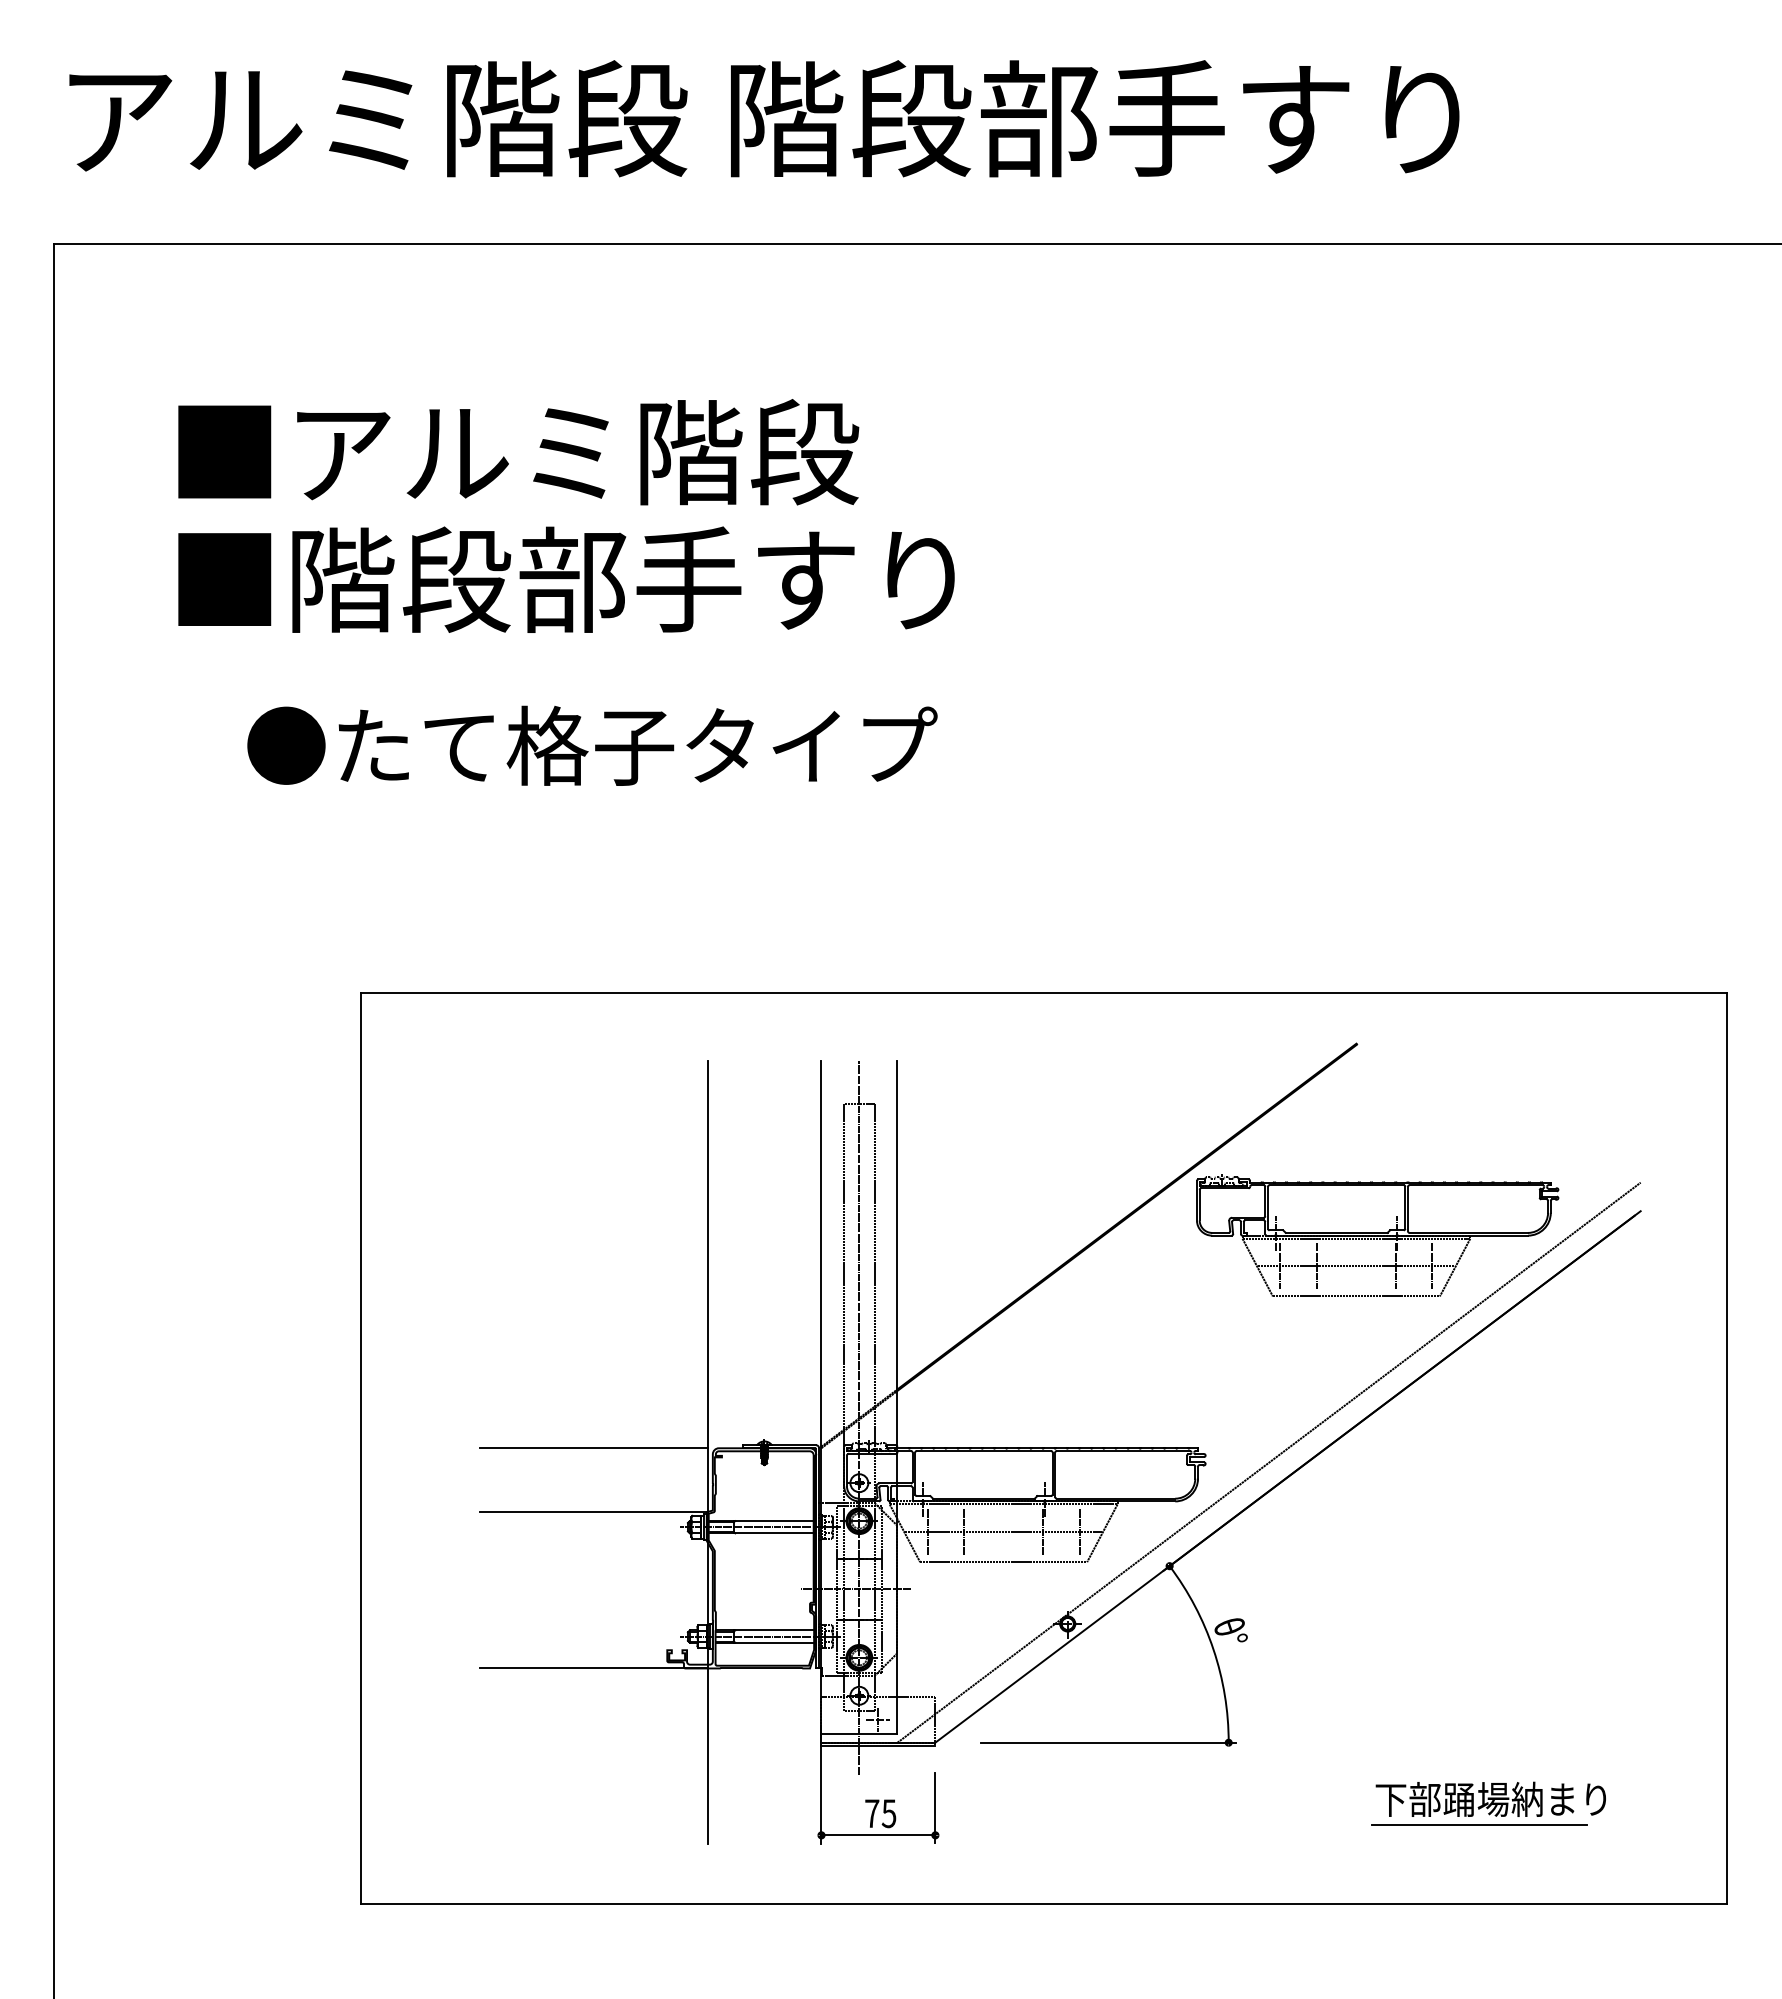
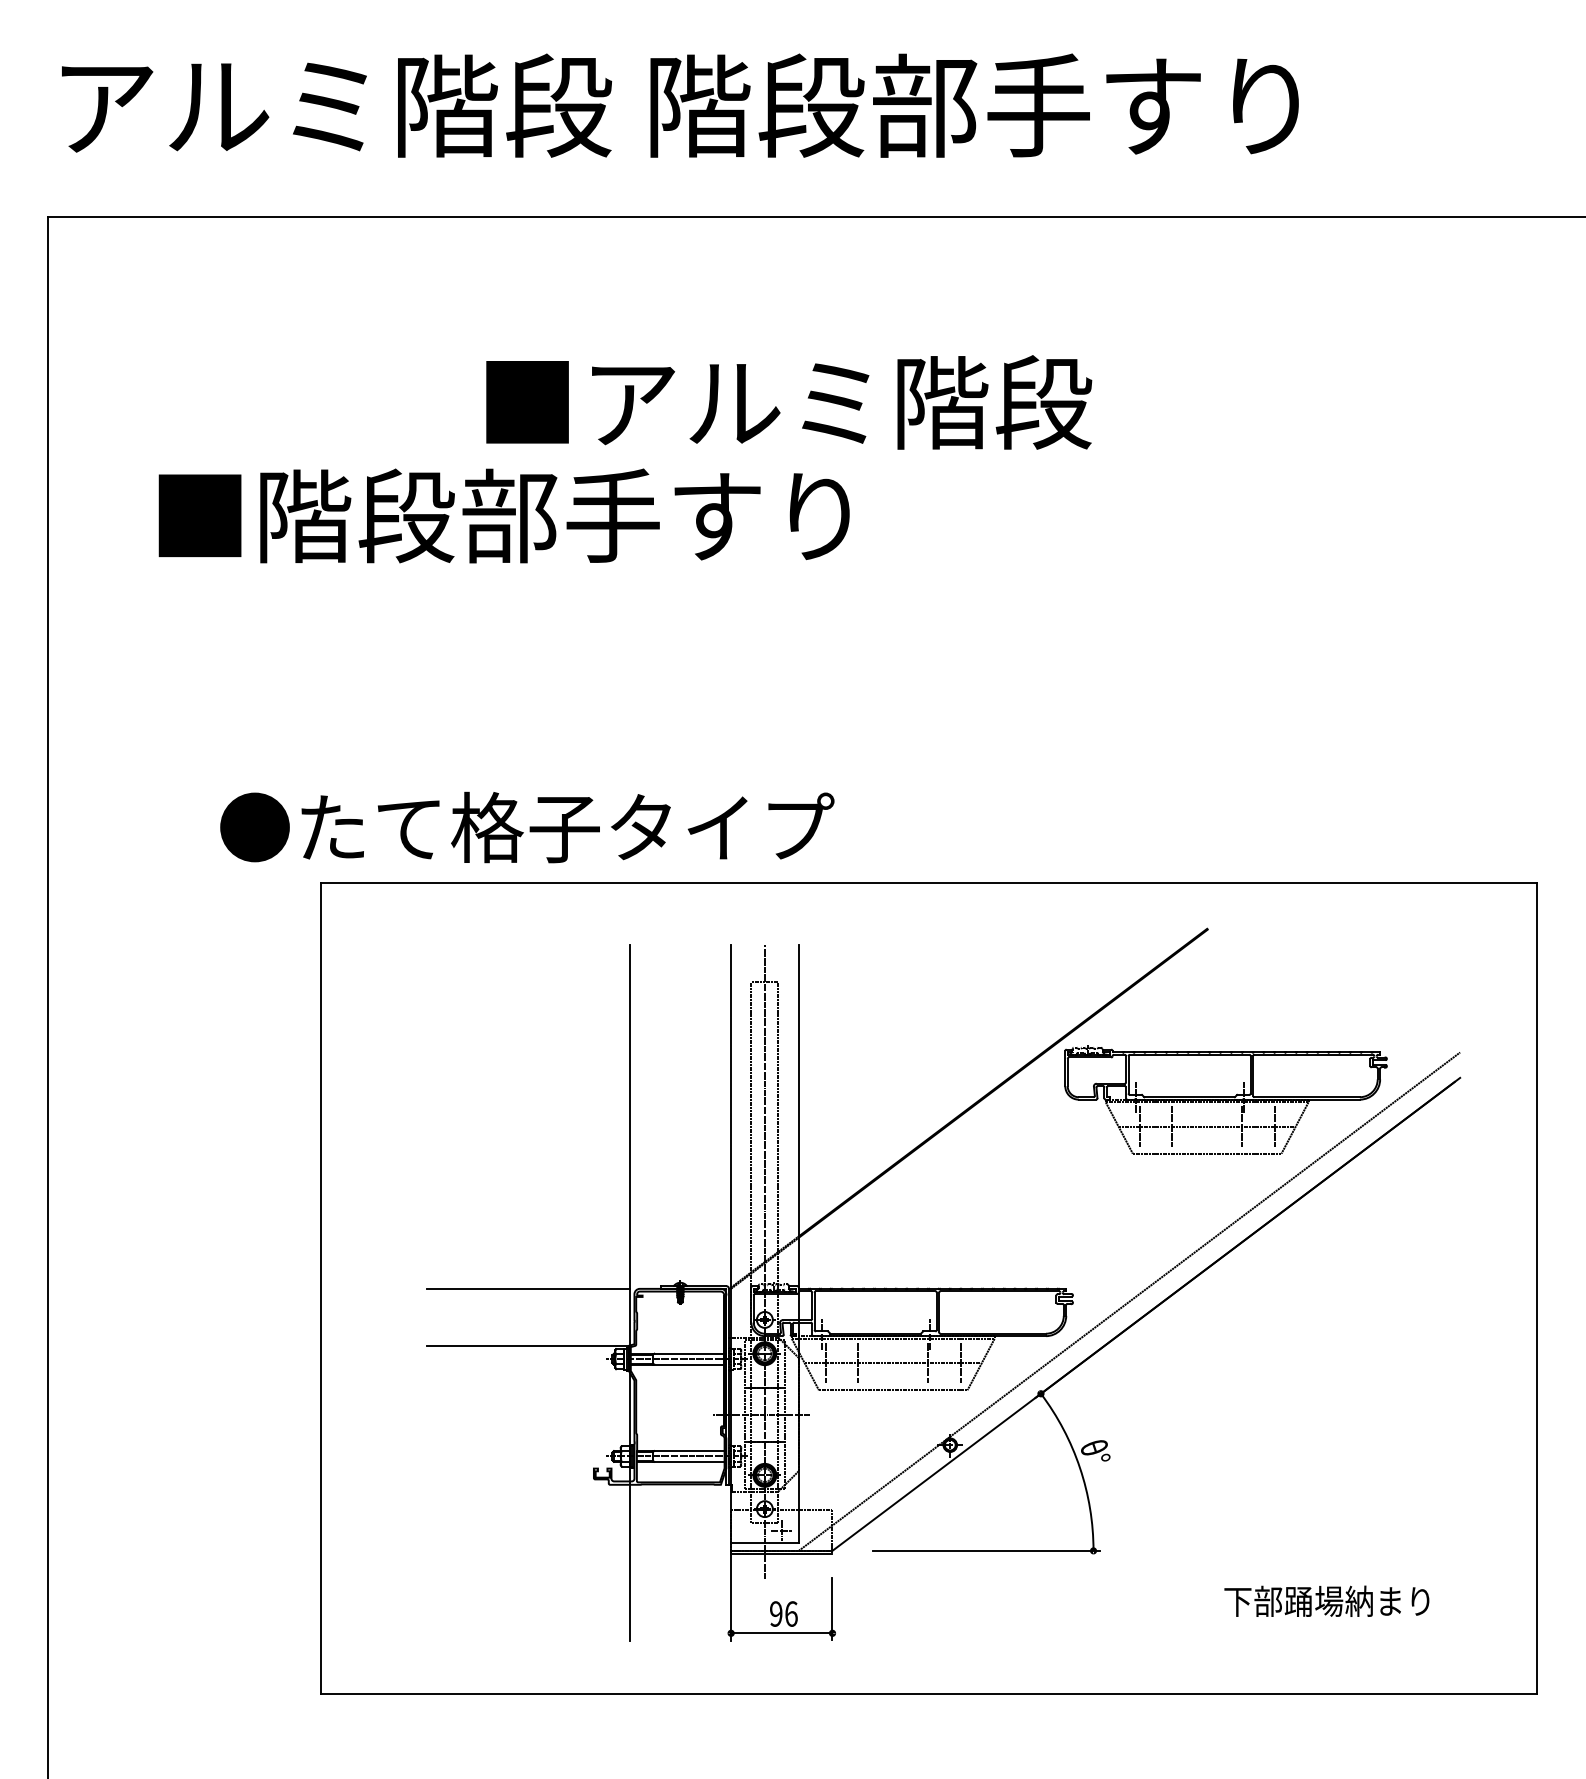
text: (518, 452) -> (788, 402), moved
text: (592, 745) -> (527, 827), moved
line: (593, 1668) -> (528, 1484), removed
text: (880, 1813) -> (783, 1613), 75 -> 96
line: (1479, 1824) -> (1316, 1623), removed

